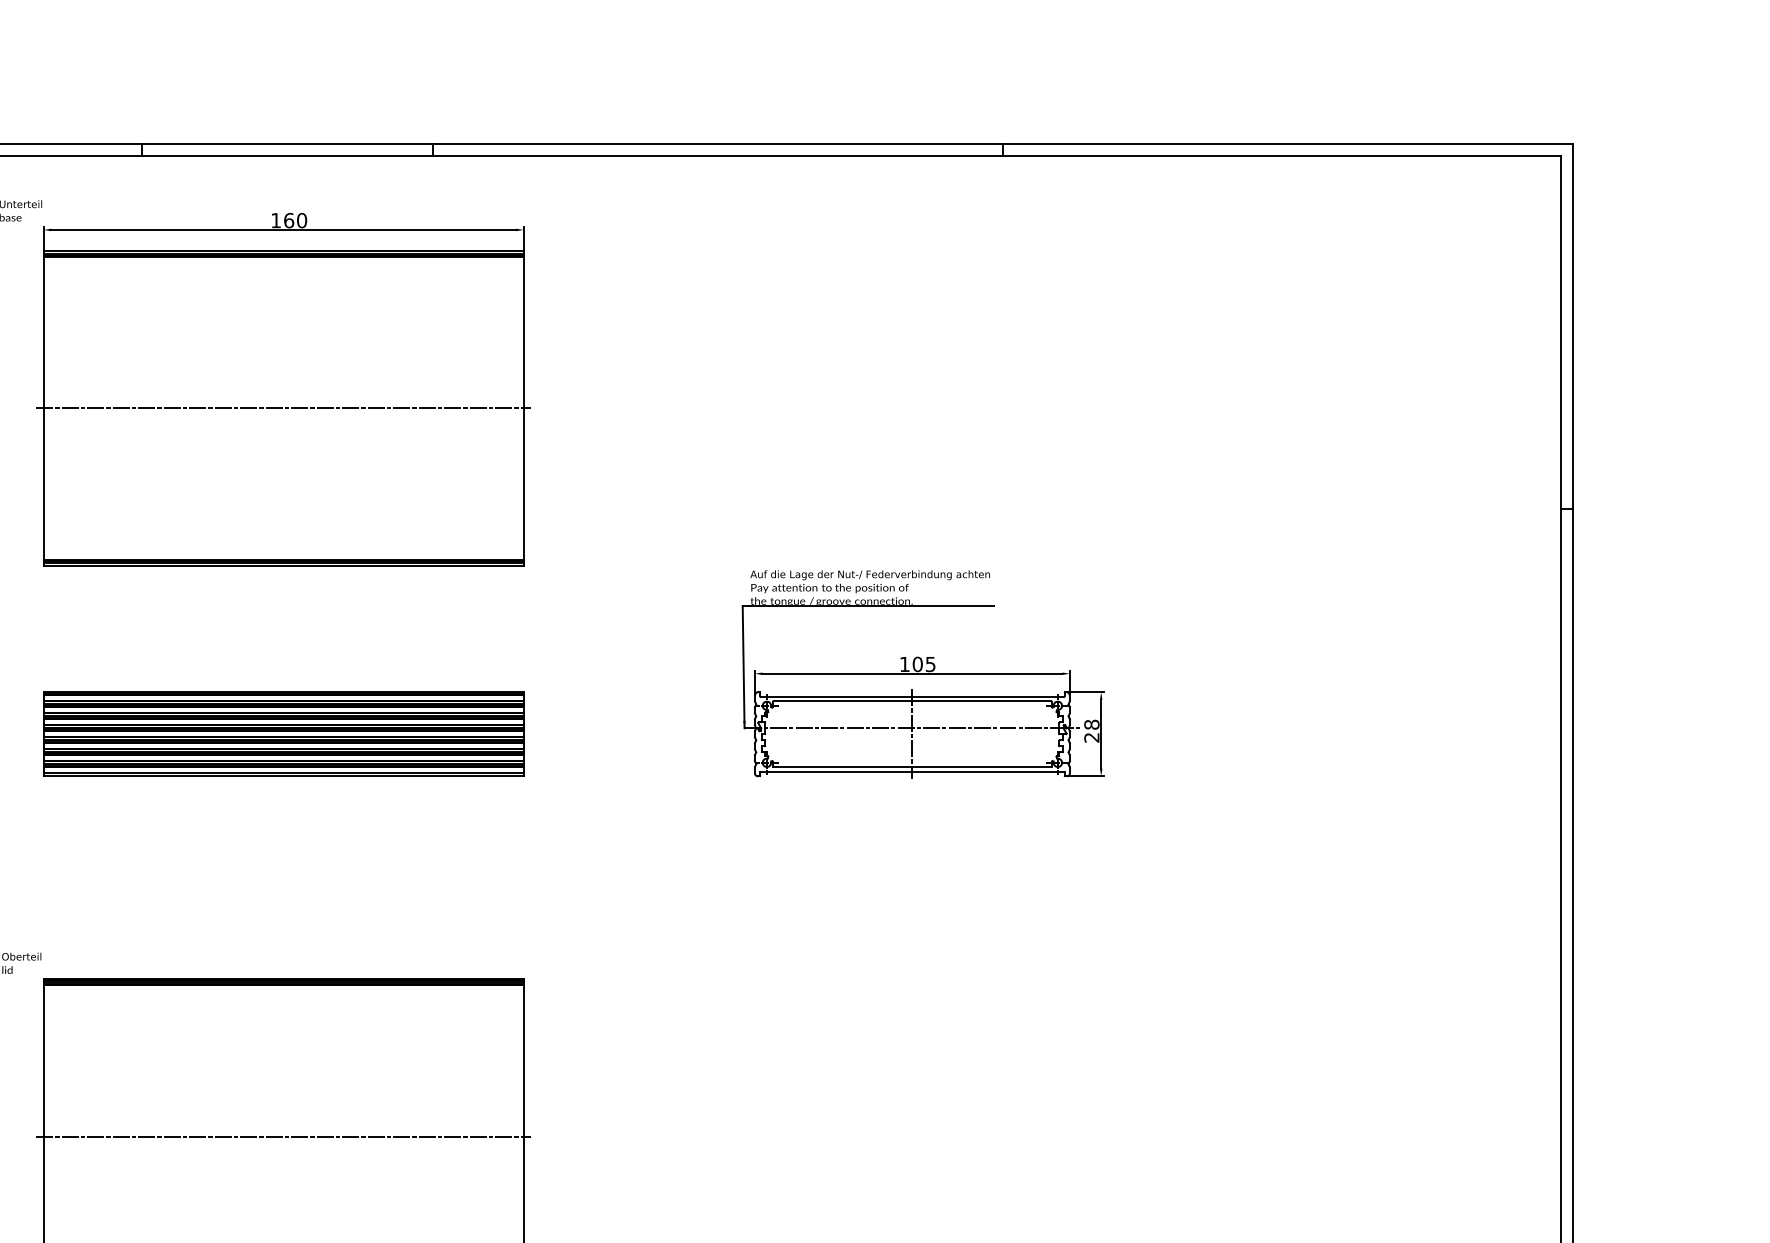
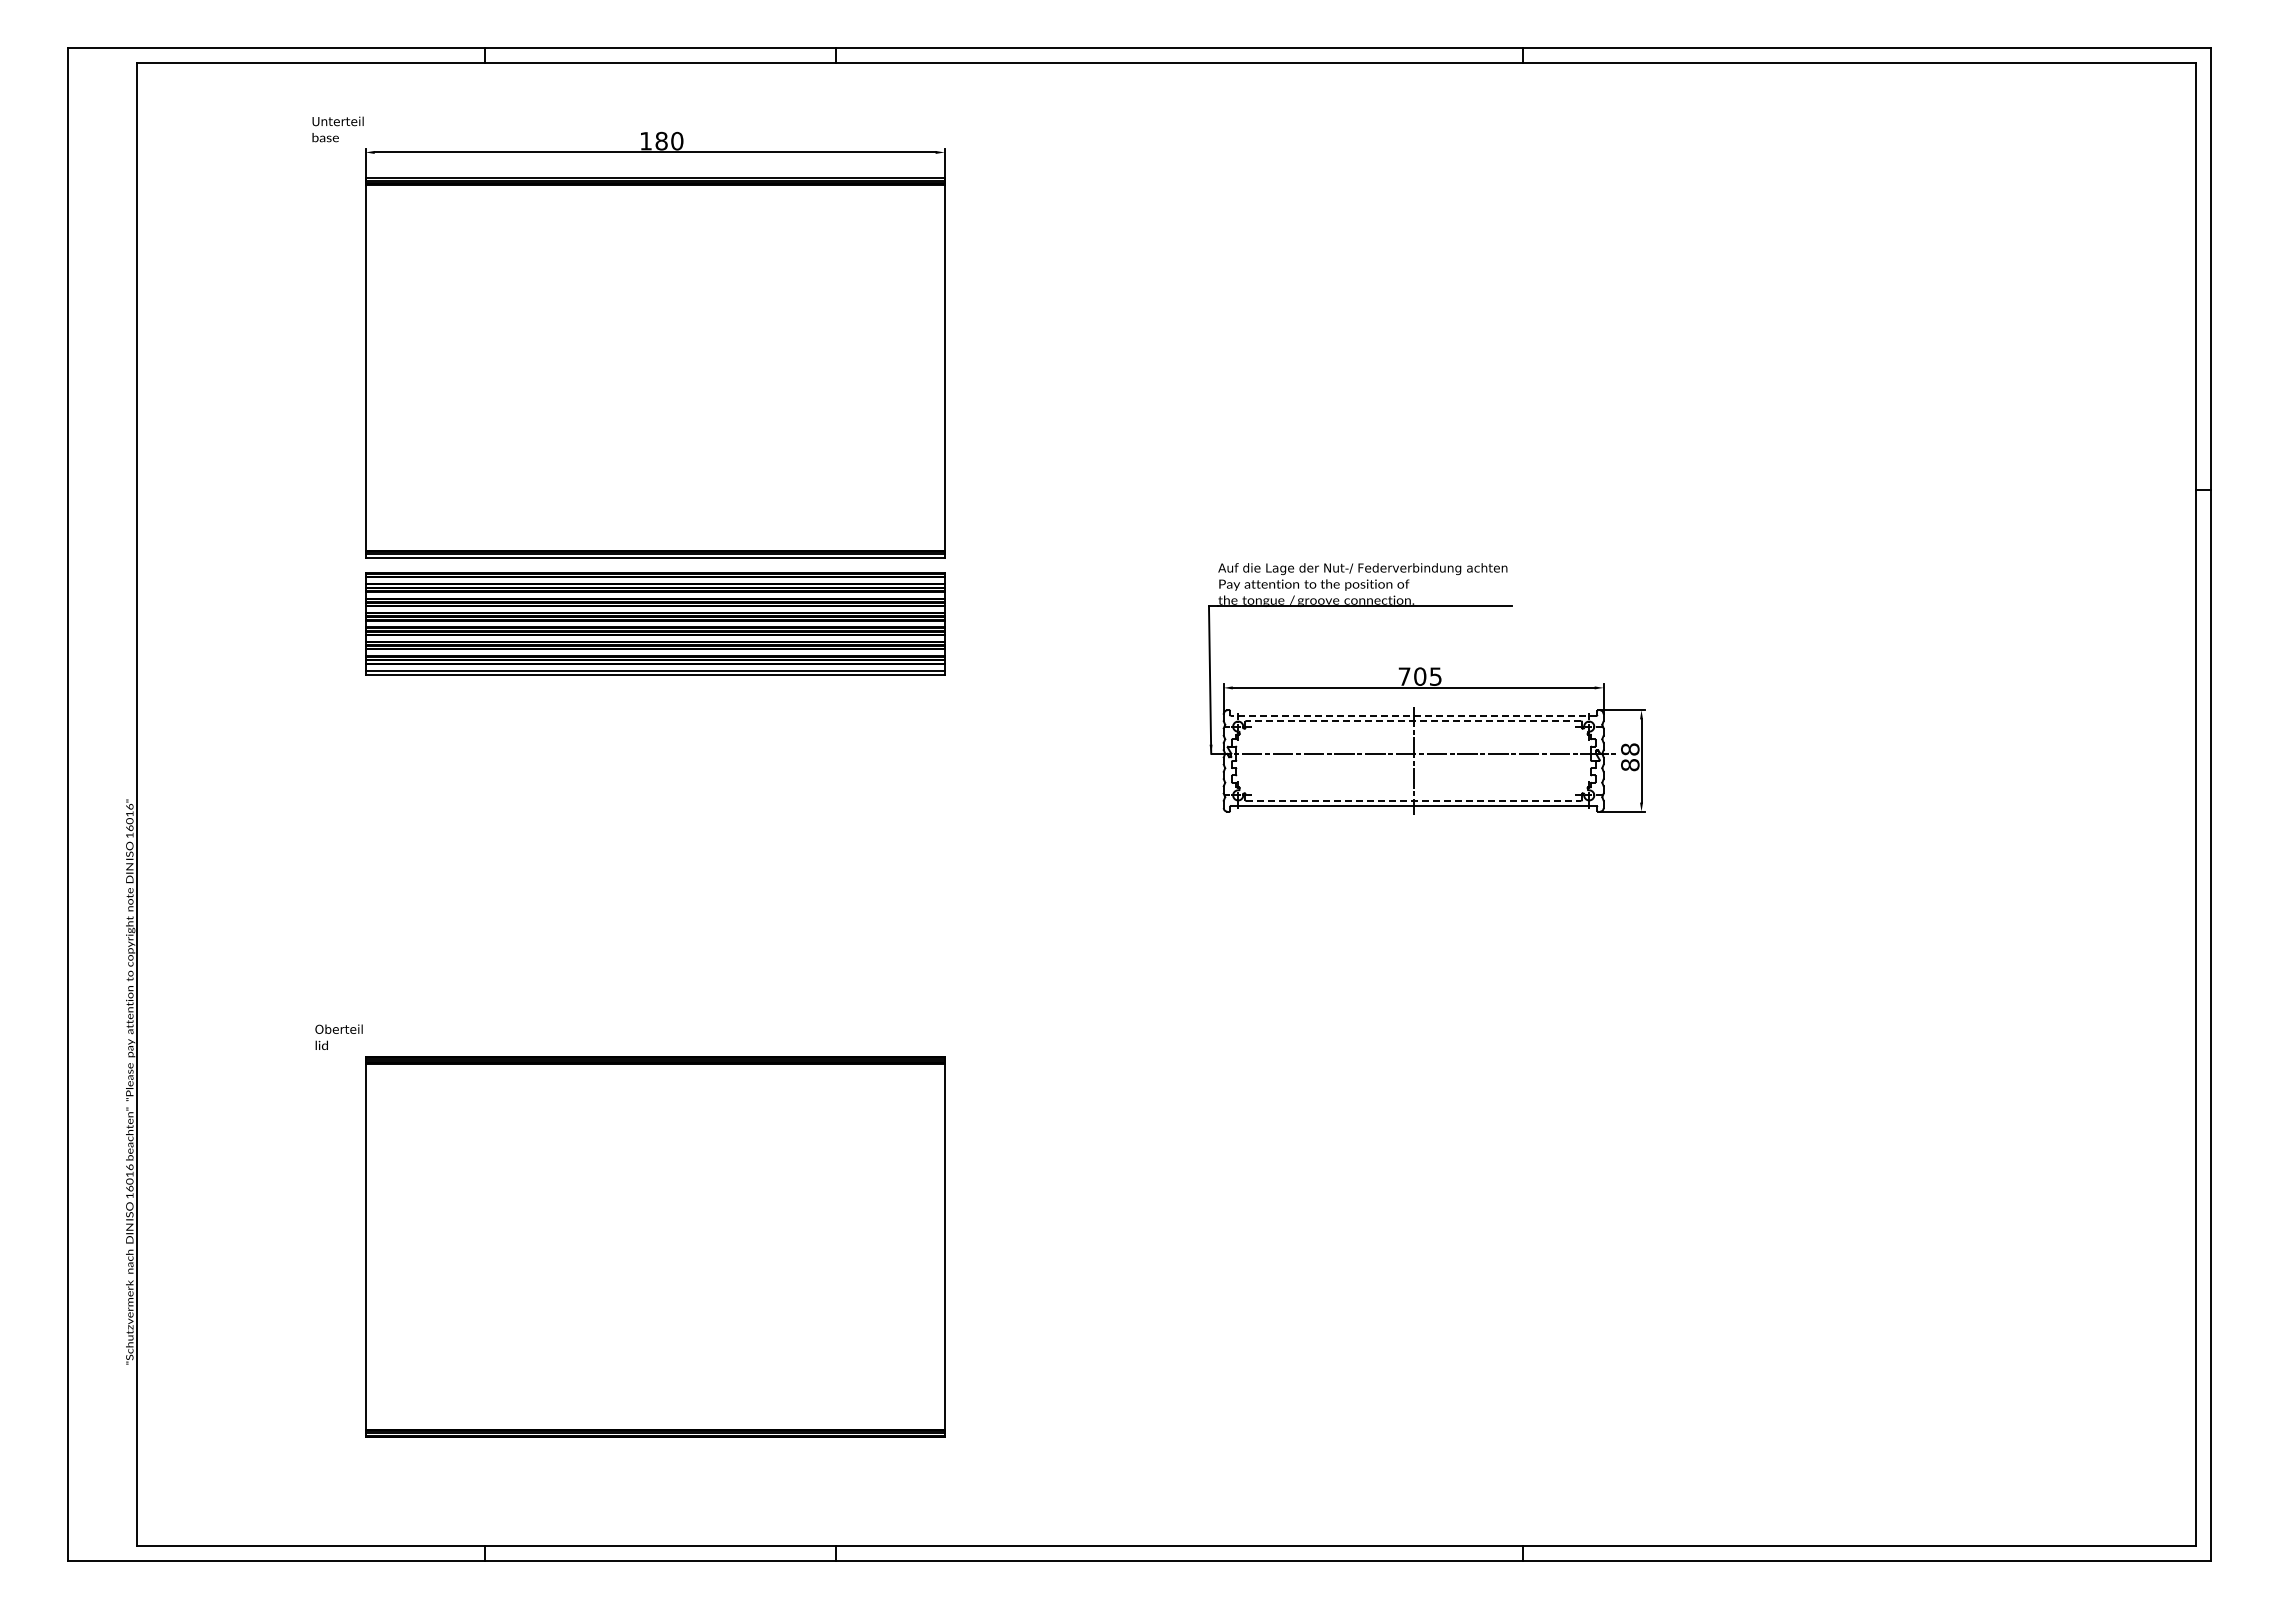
text: (288, 220) -> (661, 140), 160 -> 180
line: (283, 408) -> (654, 367), removed
text: (904, 664) -> (1404, 676), 105 -> 705
line: (912, 696) -> (1413, 715), solid -> dashed
line: (912, 701) -> (1413, 721), solid -> dashed
part: (283, 733) -> (655, 623), moved
text: (1092, 738) -> (1630, 765), 28 -> 88
line: (912, 767) -> (1413, 800), solid -> dashed
line: (283, 1136) -> (654, 1246), removed

